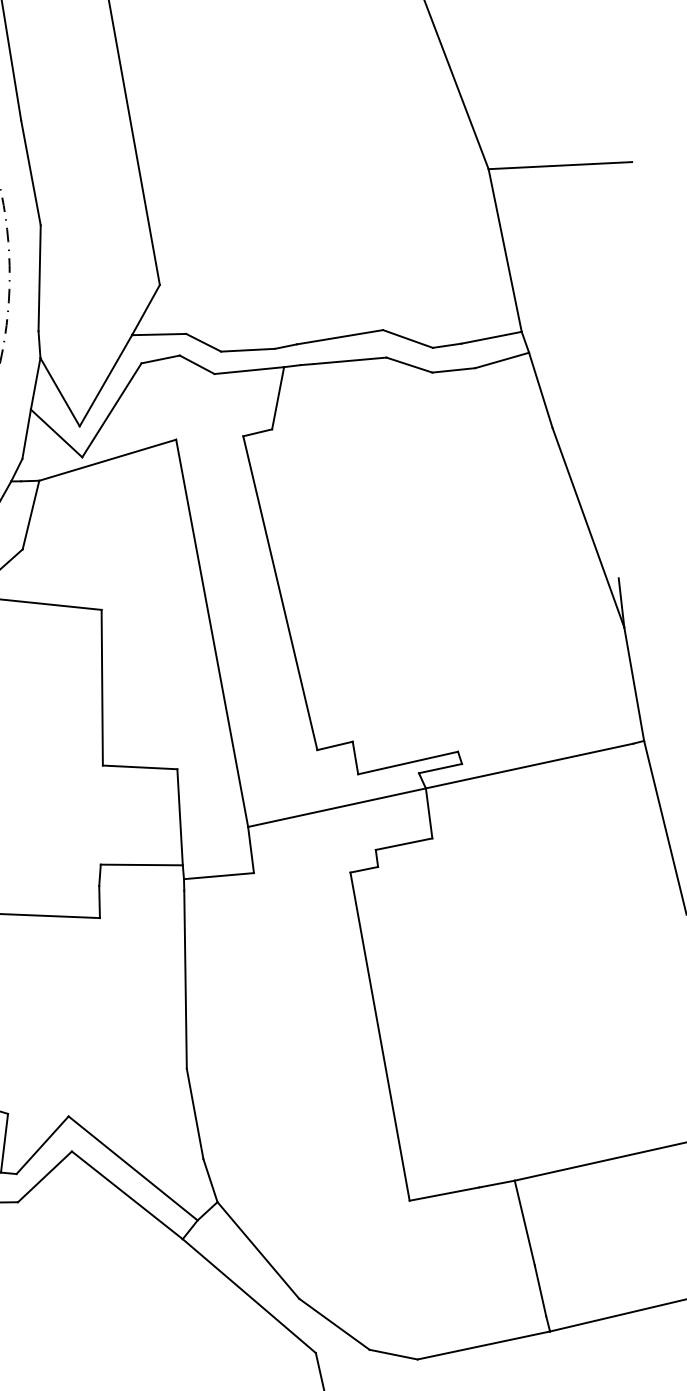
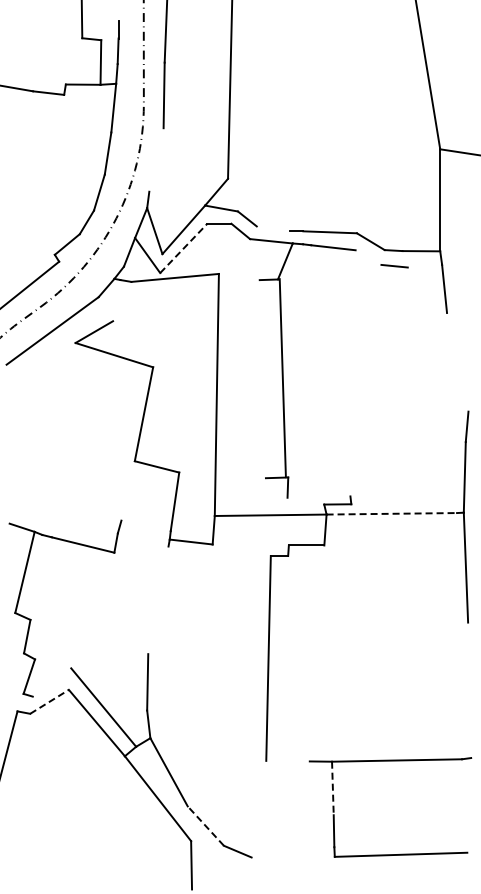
line: (39, 277) -> (156, 159), removed
line: (246, 349) -> (272, 228), removed
line: (501, 359) -> (424, 265), removed
line: (409, 364) -> (368, 257), removed
line: (113, 410) -> (184, 248), solid -> dashed
line: (31, 514) -> (122, 301), removed
line: (588, 527) -> (456, 377), removed
line: (279, 593) -> (282, 378), moved
line: (407, 762) -> (318, 496), removed
line: (530, 765) -> (392, 513), solid -> dashed
line: (140, 864) -> (145, 525), removed
line: (185, 979) -> (158, 600), removed
line: (41, 1145) -> (51, 682), removed
line: (44, 1176) -> (49, 701), solid -> dashed
line: (443, 1193) -> (287, 760), removed
line: (524, 1223) -> (332, 788), solid -> dashed
line: (334, 1325) -> (205, 826), solid -> dashed
line: (482, 1344) -> (292, 856), removed

